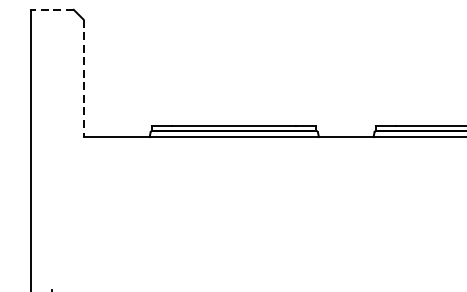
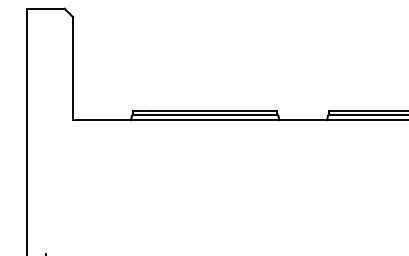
line: (53, 9) -> (46, 8), dashed -> solid
line: (83, 79) -> (73, 69), dashed -> solid

